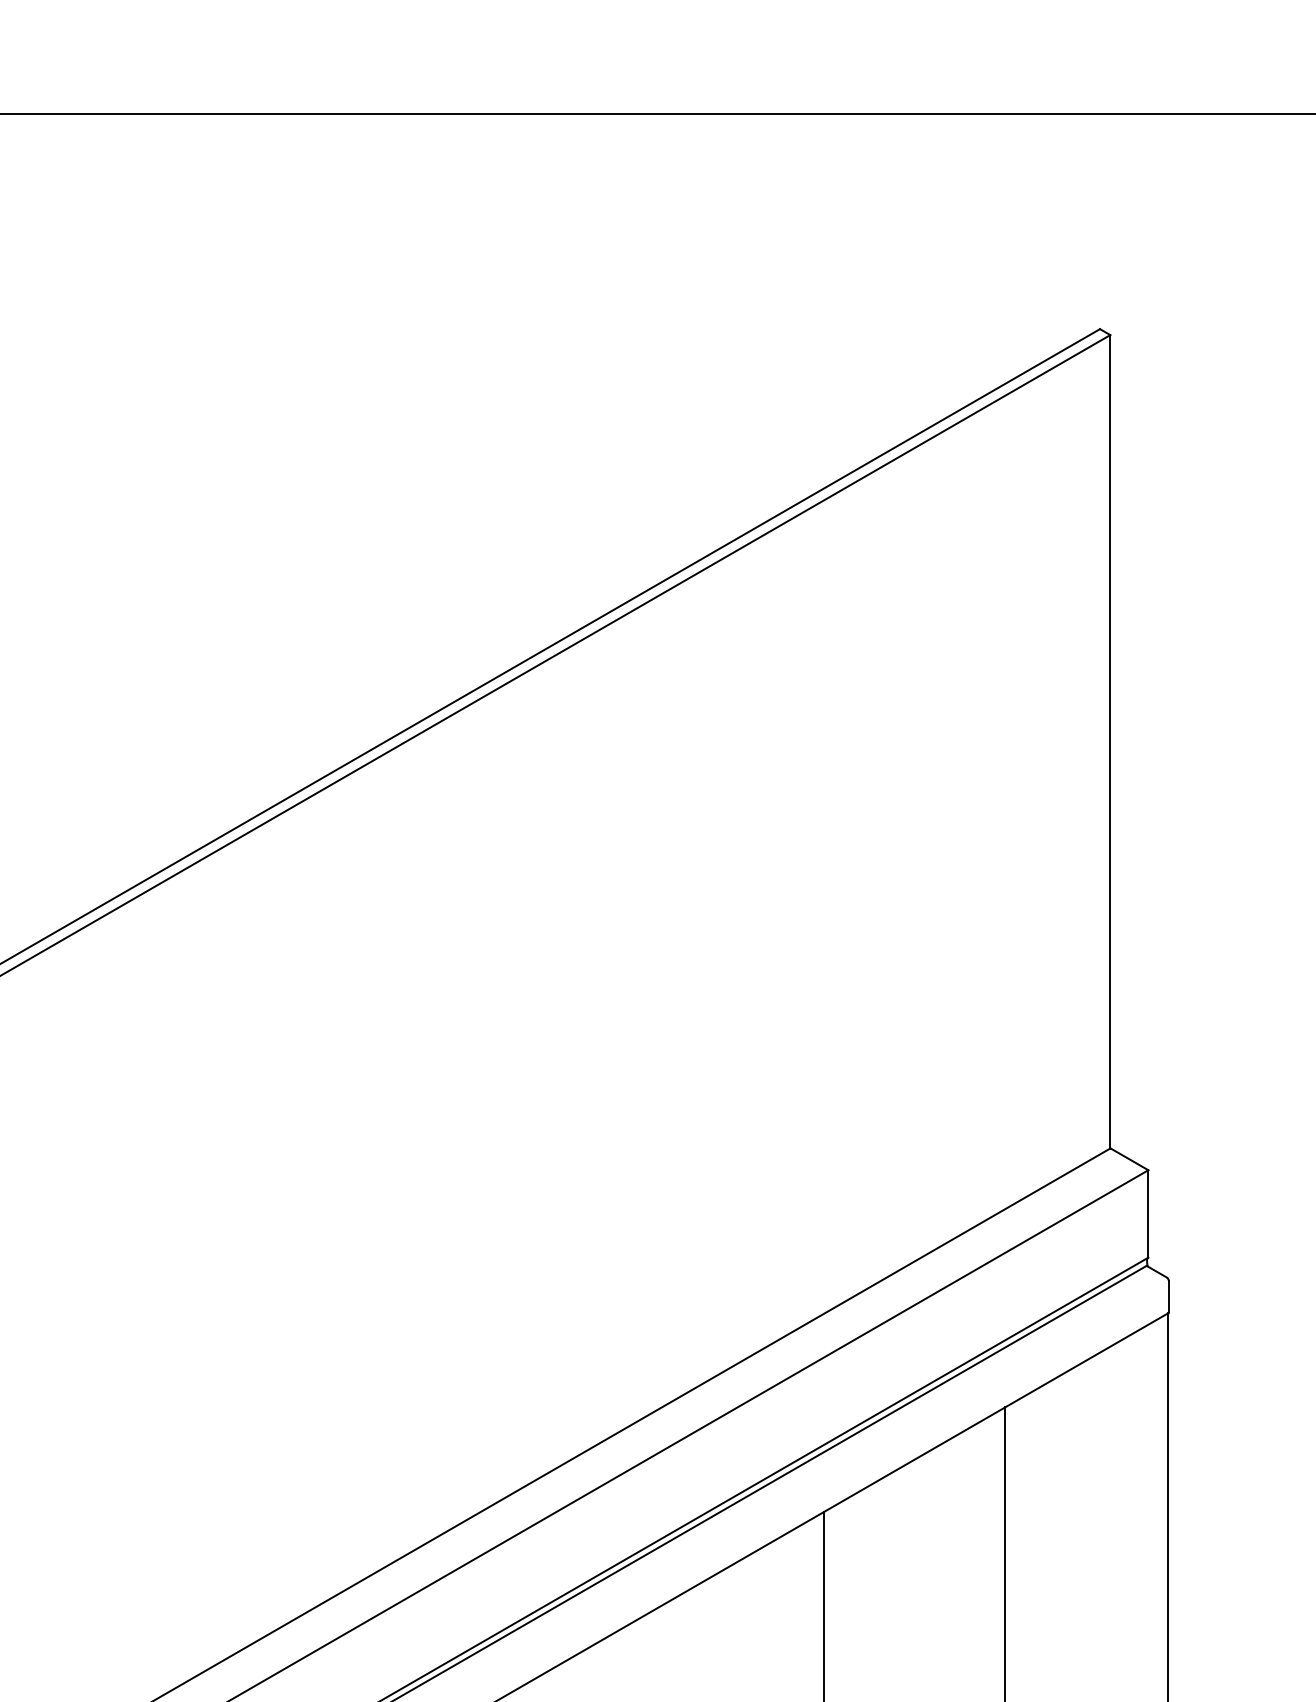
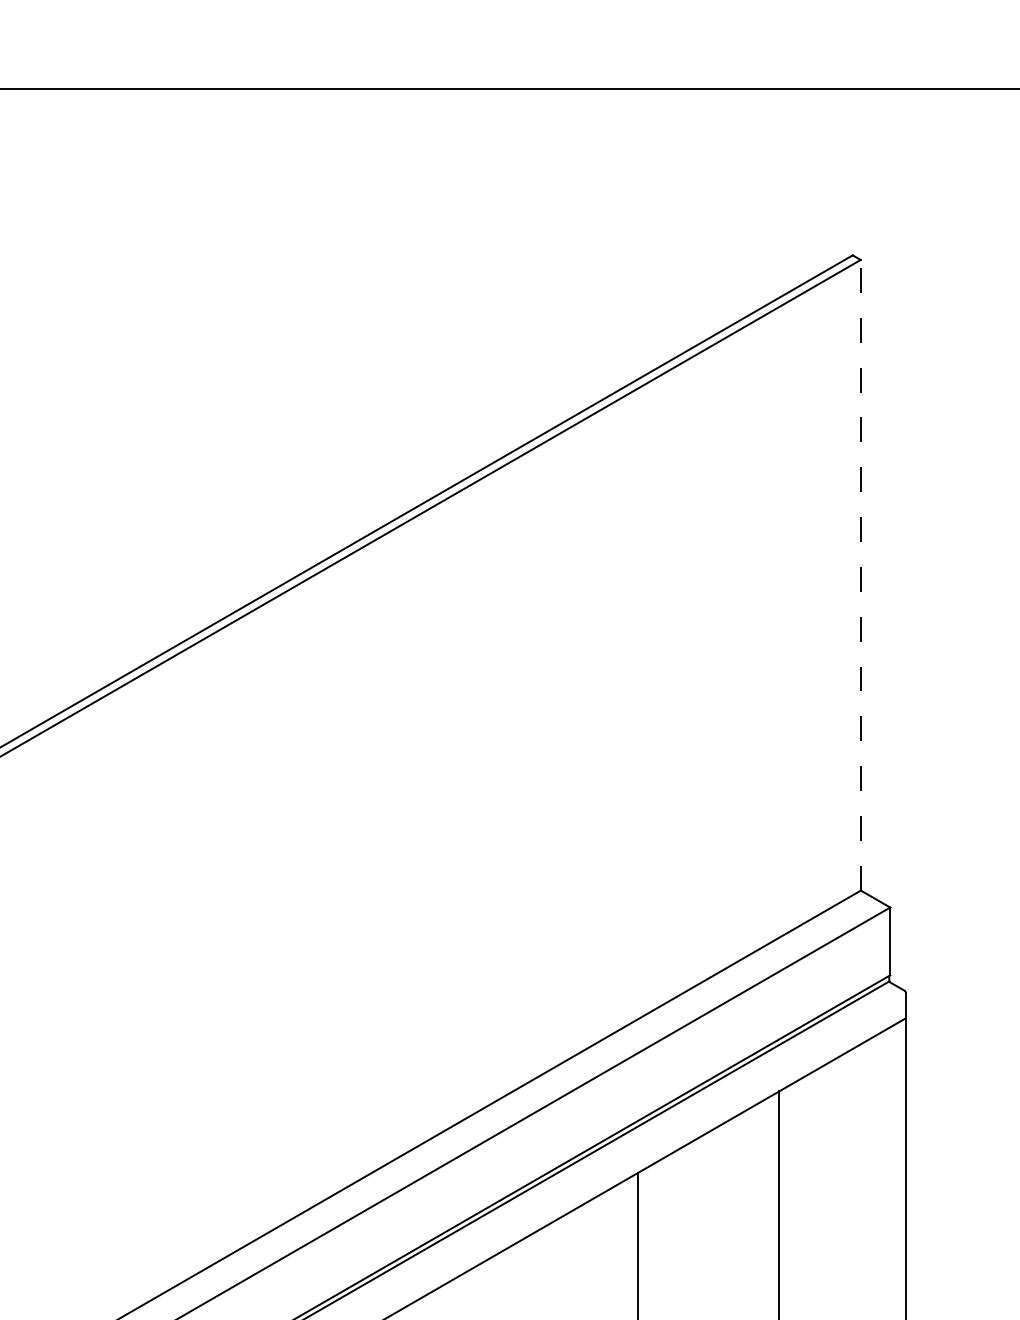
line: (1110, 741) -> (860, 575), solid -> dashed

